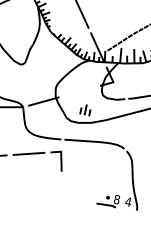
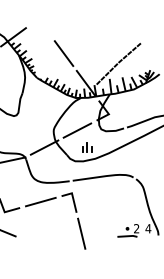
line: (79, 91) -> (77, 130), added
line: (62, 192) -> (81, 233), added
text: (116, 199) -> (136, 228), 8 -> 2

